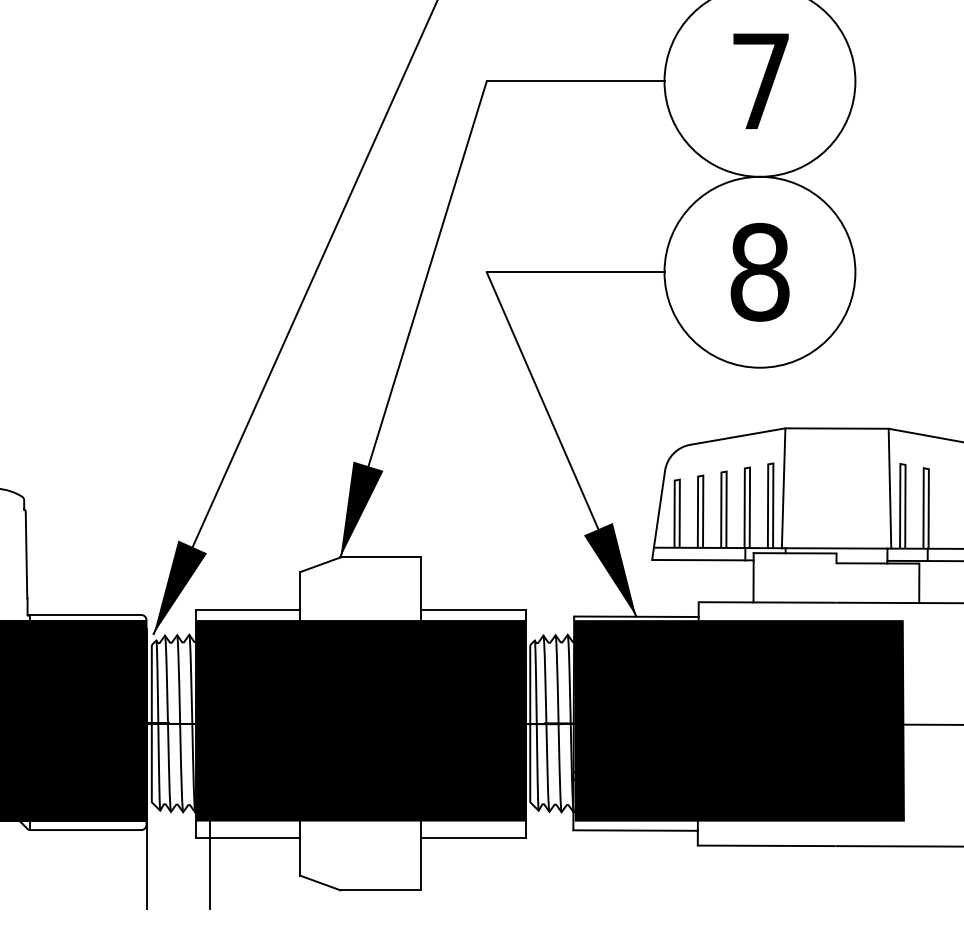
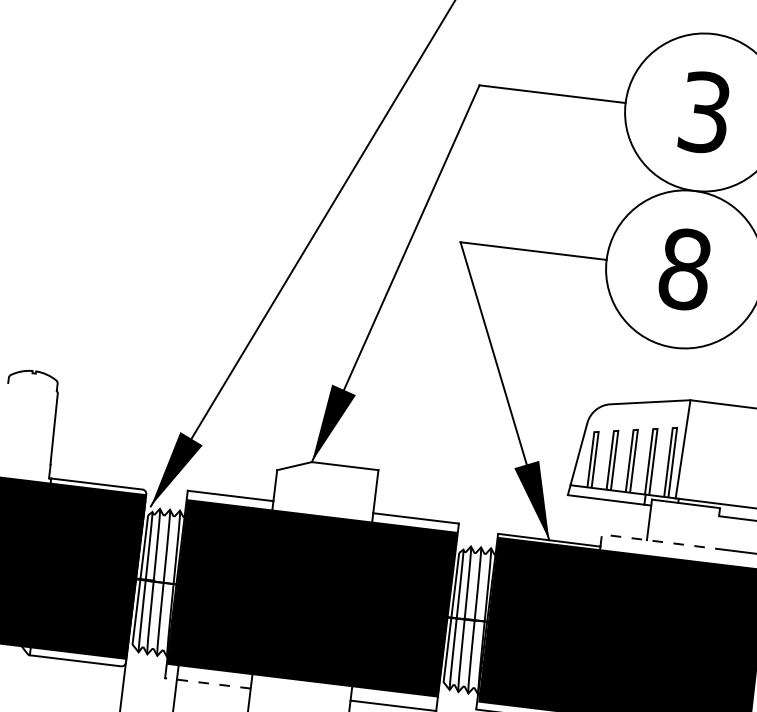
text: (760, 81) -> (704, 112), 7 -> 3
line: (759, 602) -> (651, 540), solid -> dashed
line: (247, 837) -> (207, 683), solid -> dashed

